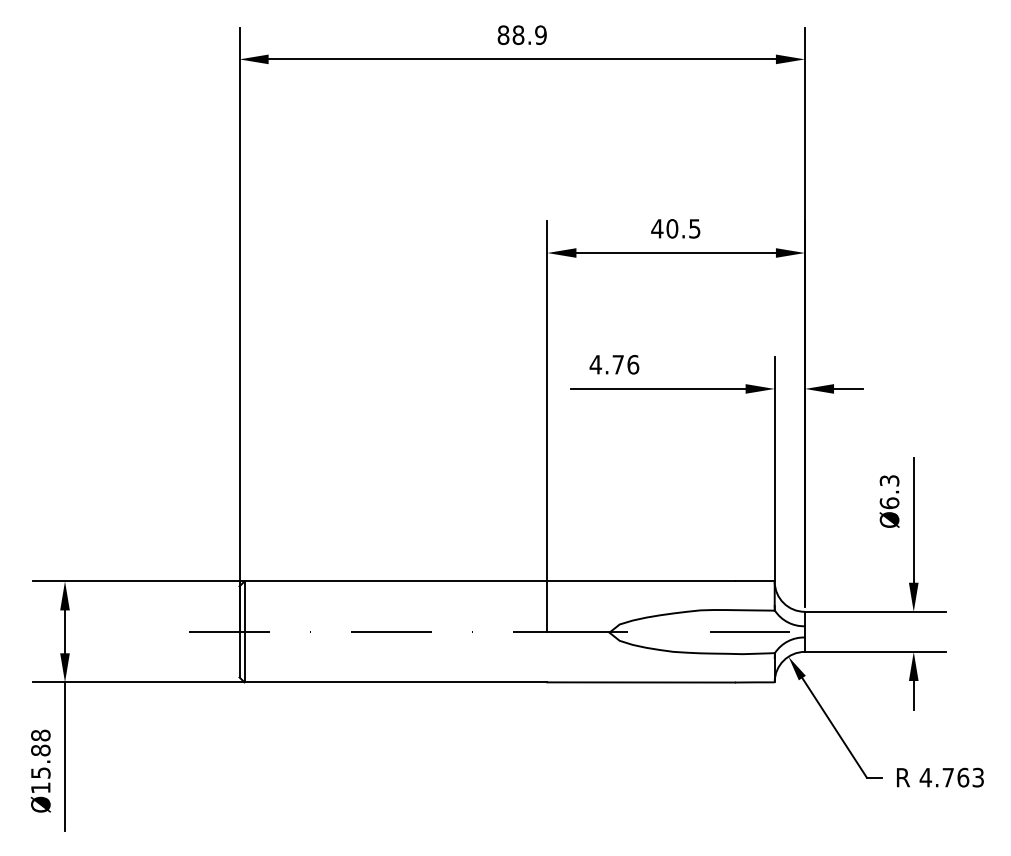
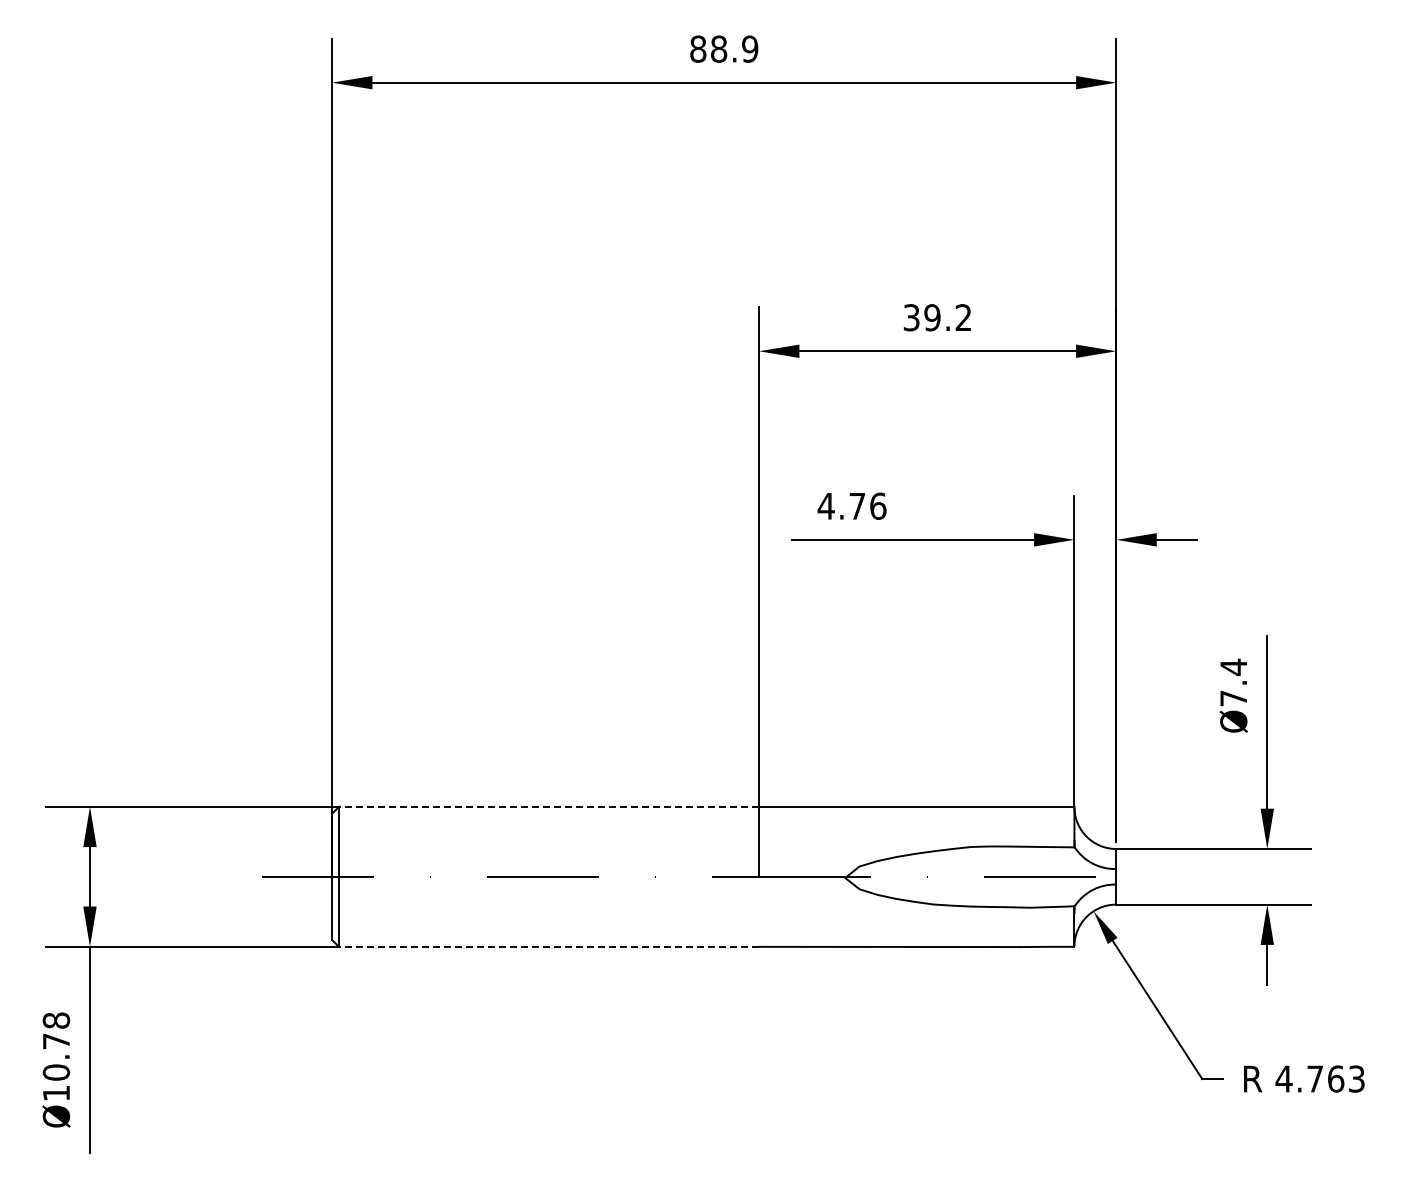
text: (675, 228) -> (937, 317), 40.5 -> 39.2
text: (889, 491) -> (1233, 682), Ø6.3 -> Ø7.4
line: (396, 581) -> (549, 806), solid -> dashed
line: (396, 682) -> (549, 946), solid -> dashed
text: (40, 761) -> (56, 1056), Ø15.88 -> Ø10.78

